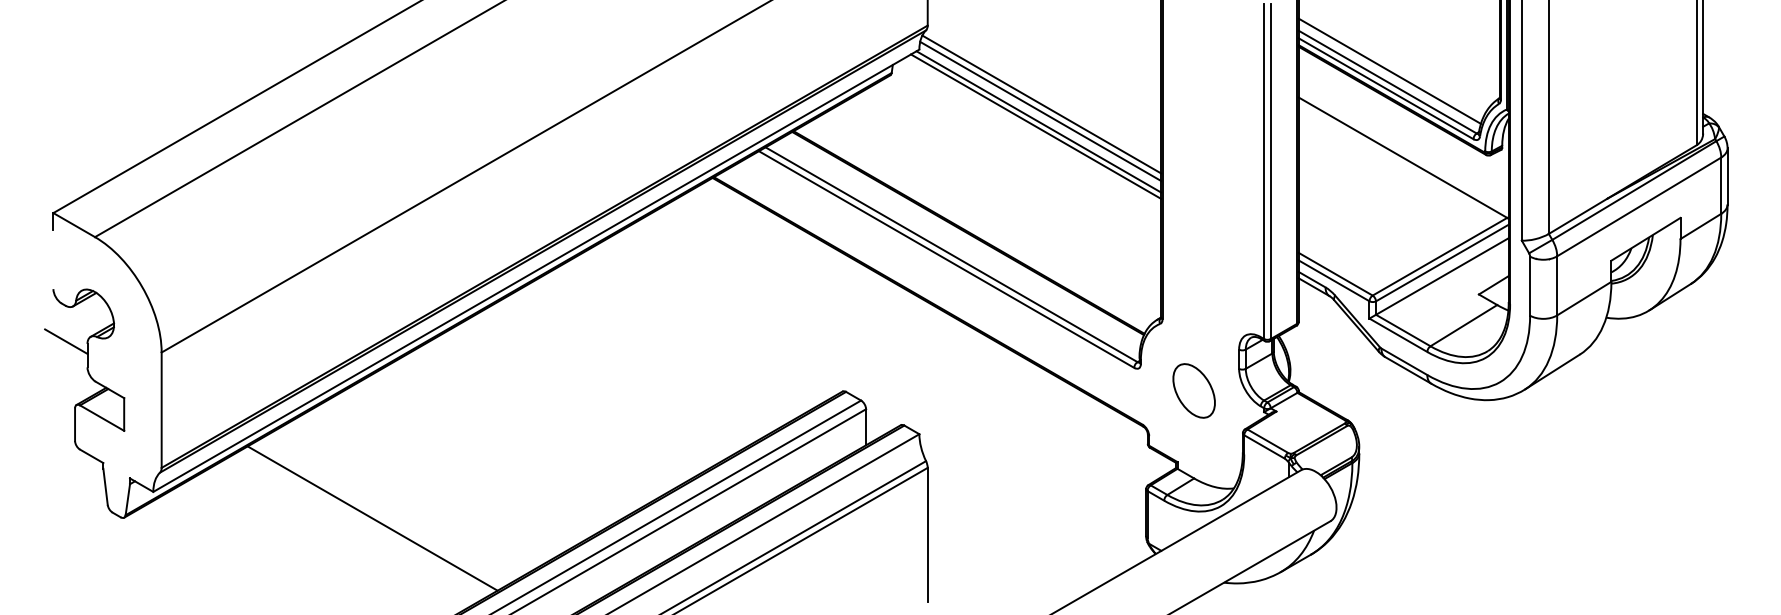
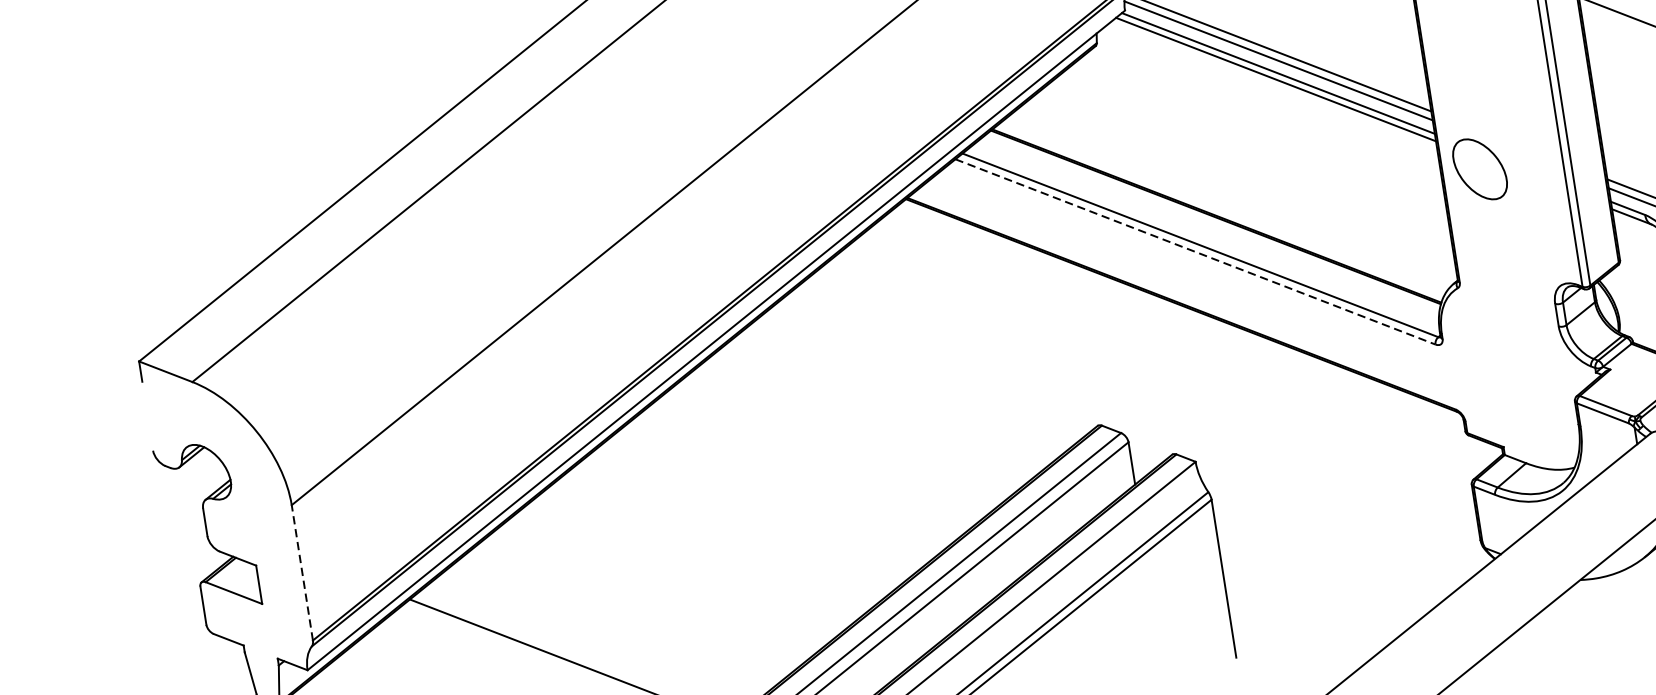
line: (946, 259) -> (1195, 251), solid -> dashed
line: (66, 341) -> (178, 509), removed
part: (1193, 390) -> (1479, 168), moved
line: (161, 410) -> (302, 573), solid -> dashed

